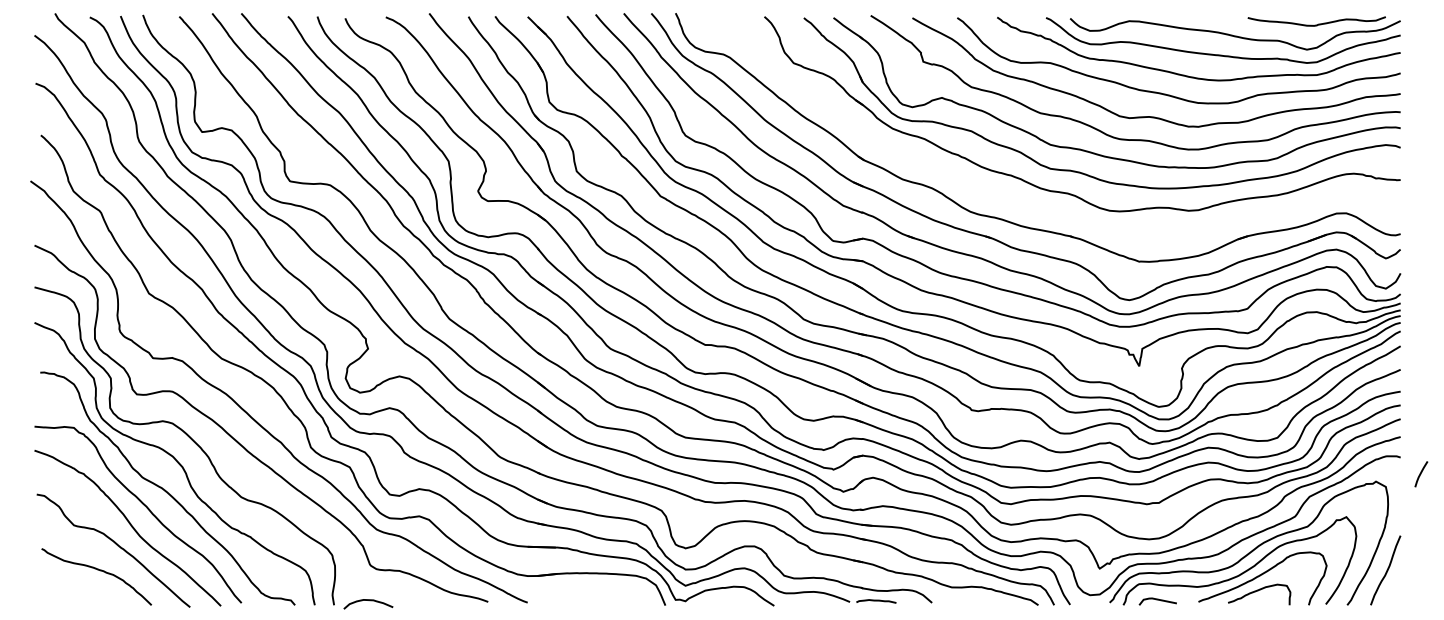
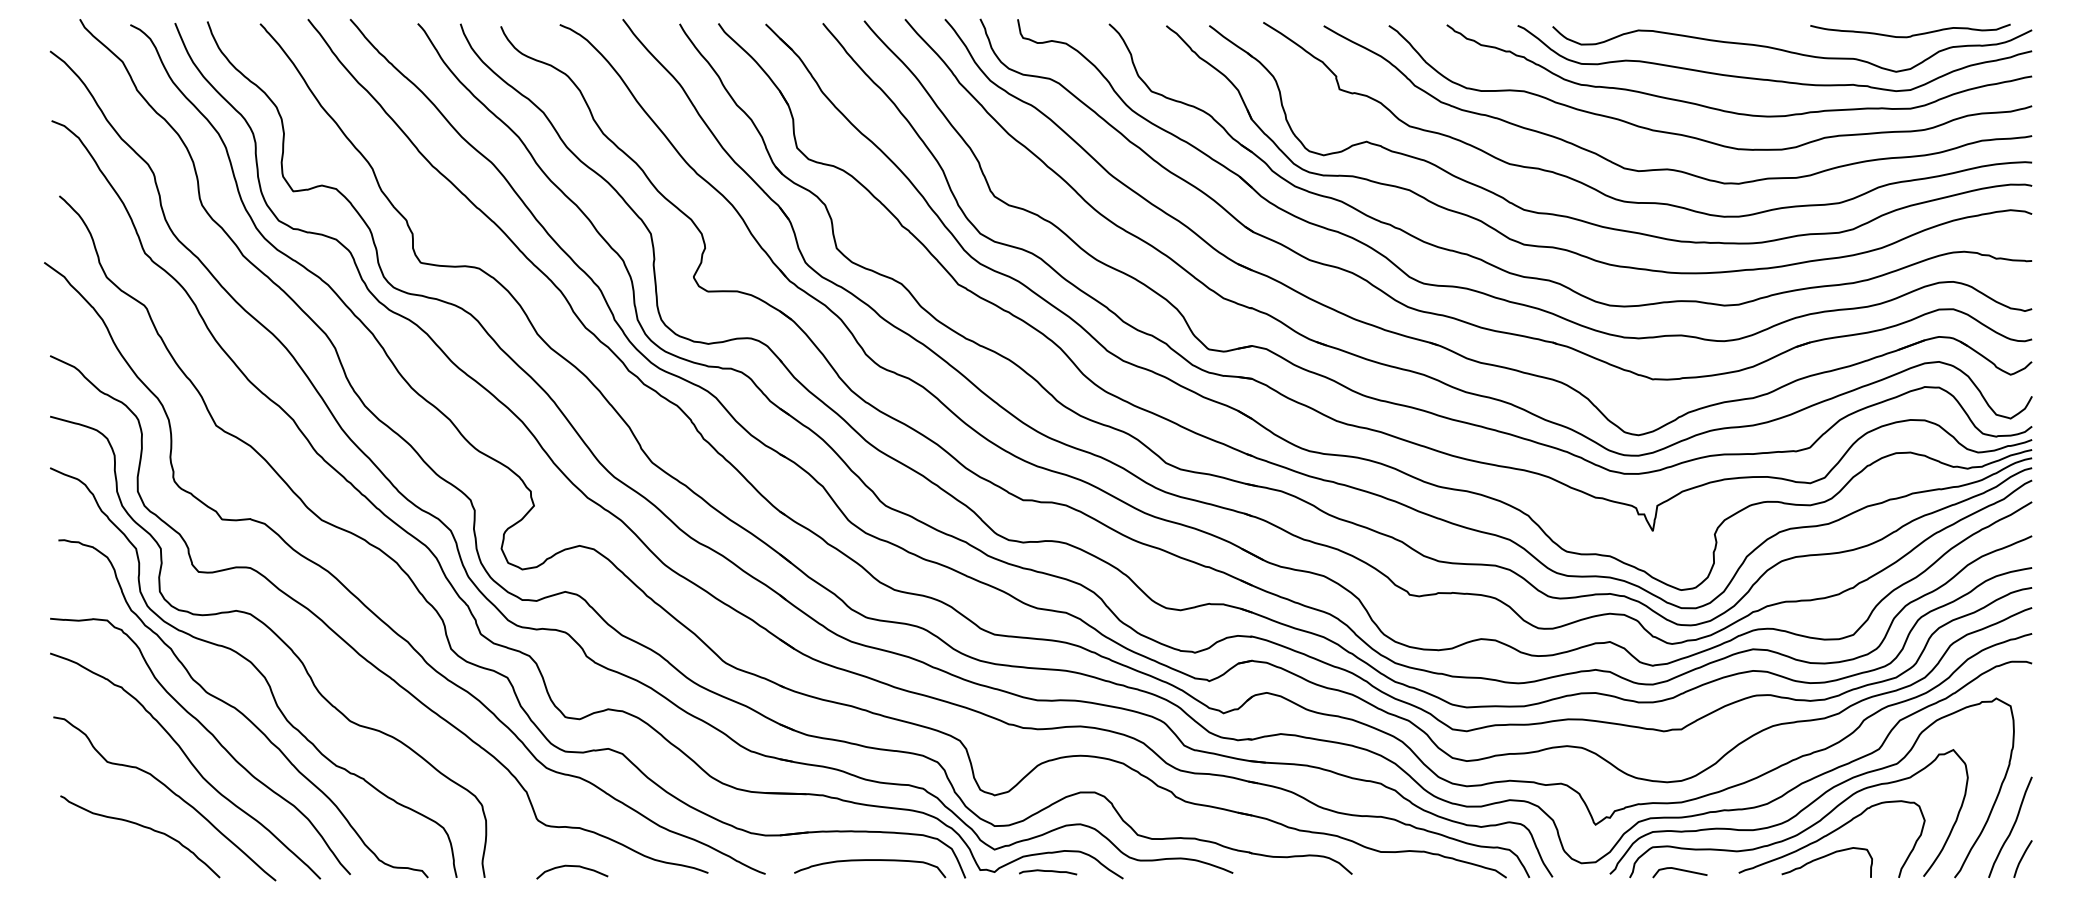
part: (1023, 201) -> (1484, 292), added
line: (1421, 474) -> (2023, 859), moved
curve: (599, 593) -> (869, 860), added
curve: (369, 601) -> (573, 868), moved
curve: (876, 601) -> (1048, 872), moved

